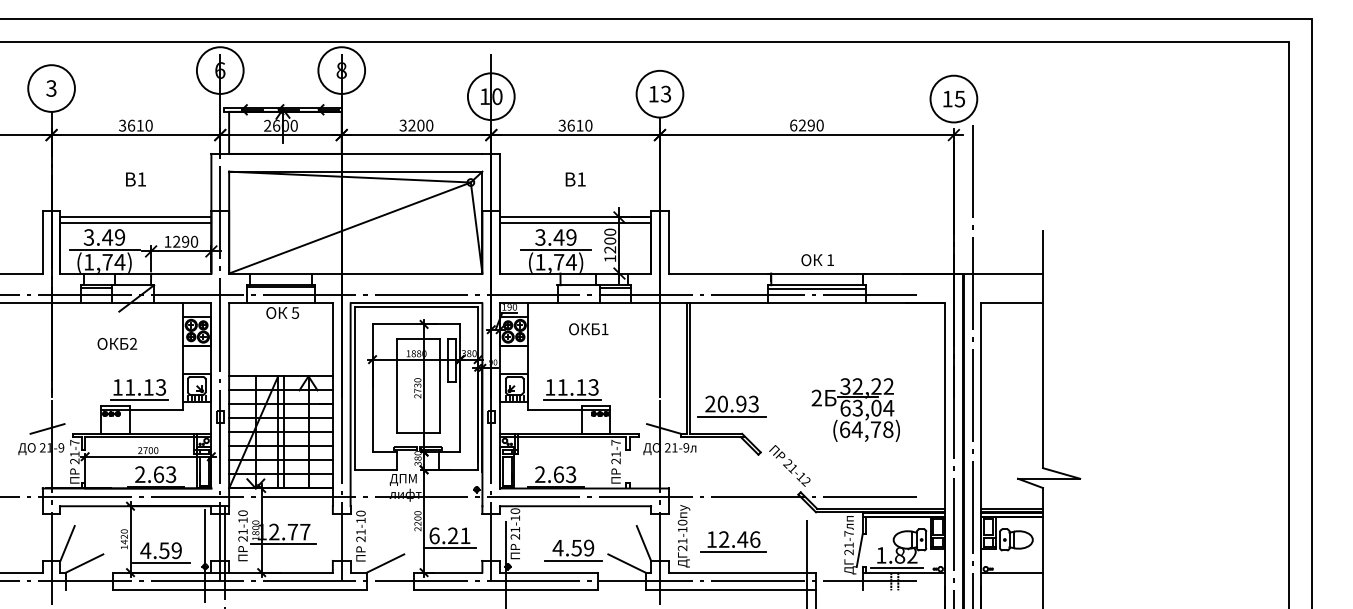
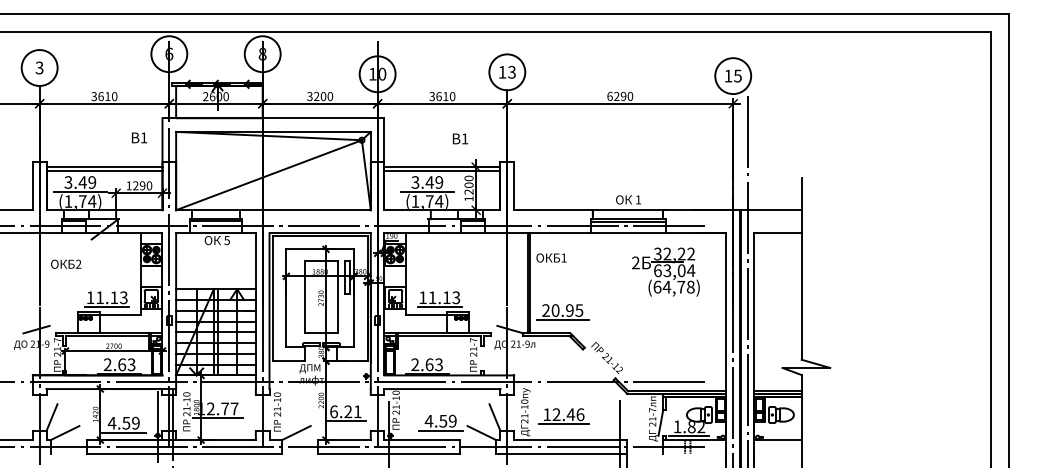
text: (135, 178) -> (139, 137), moved
text: (575, 178) -> (460, 138), moved
text: (588, 328) -> (551, 257), moved
text: (117, 342) -> (66, 263), moved
text: (753, 404) -> (579, 310), 20.93 -> 20.95
part: (855, 409) -> (665, 271), moved

